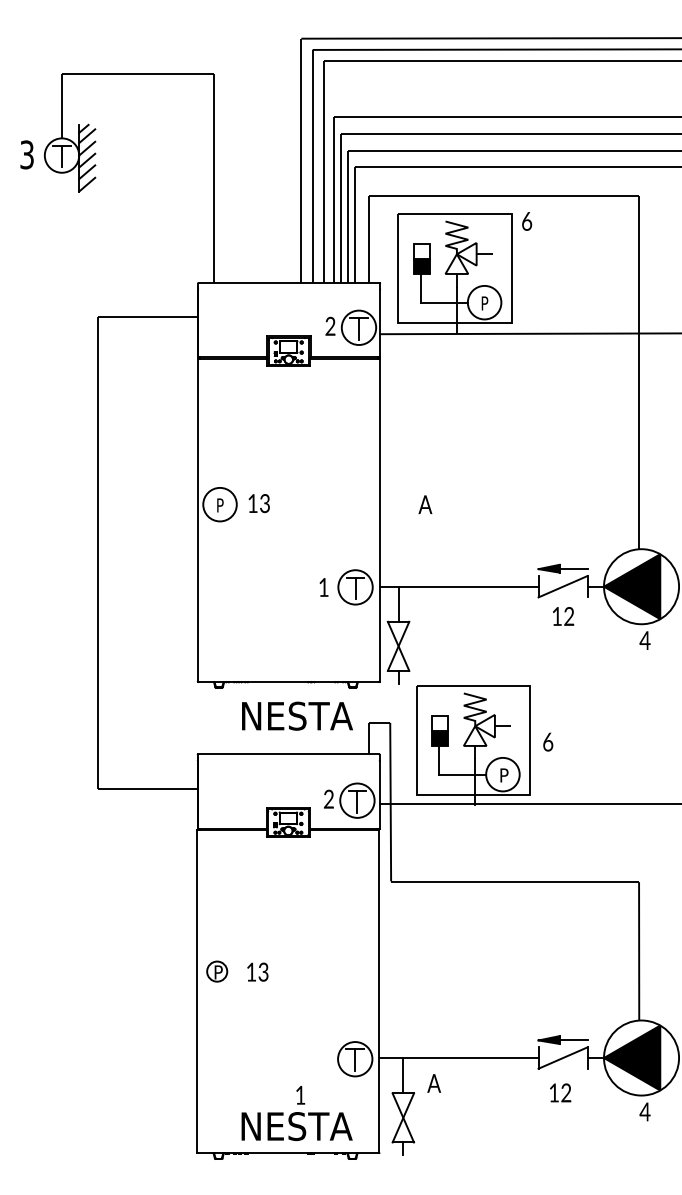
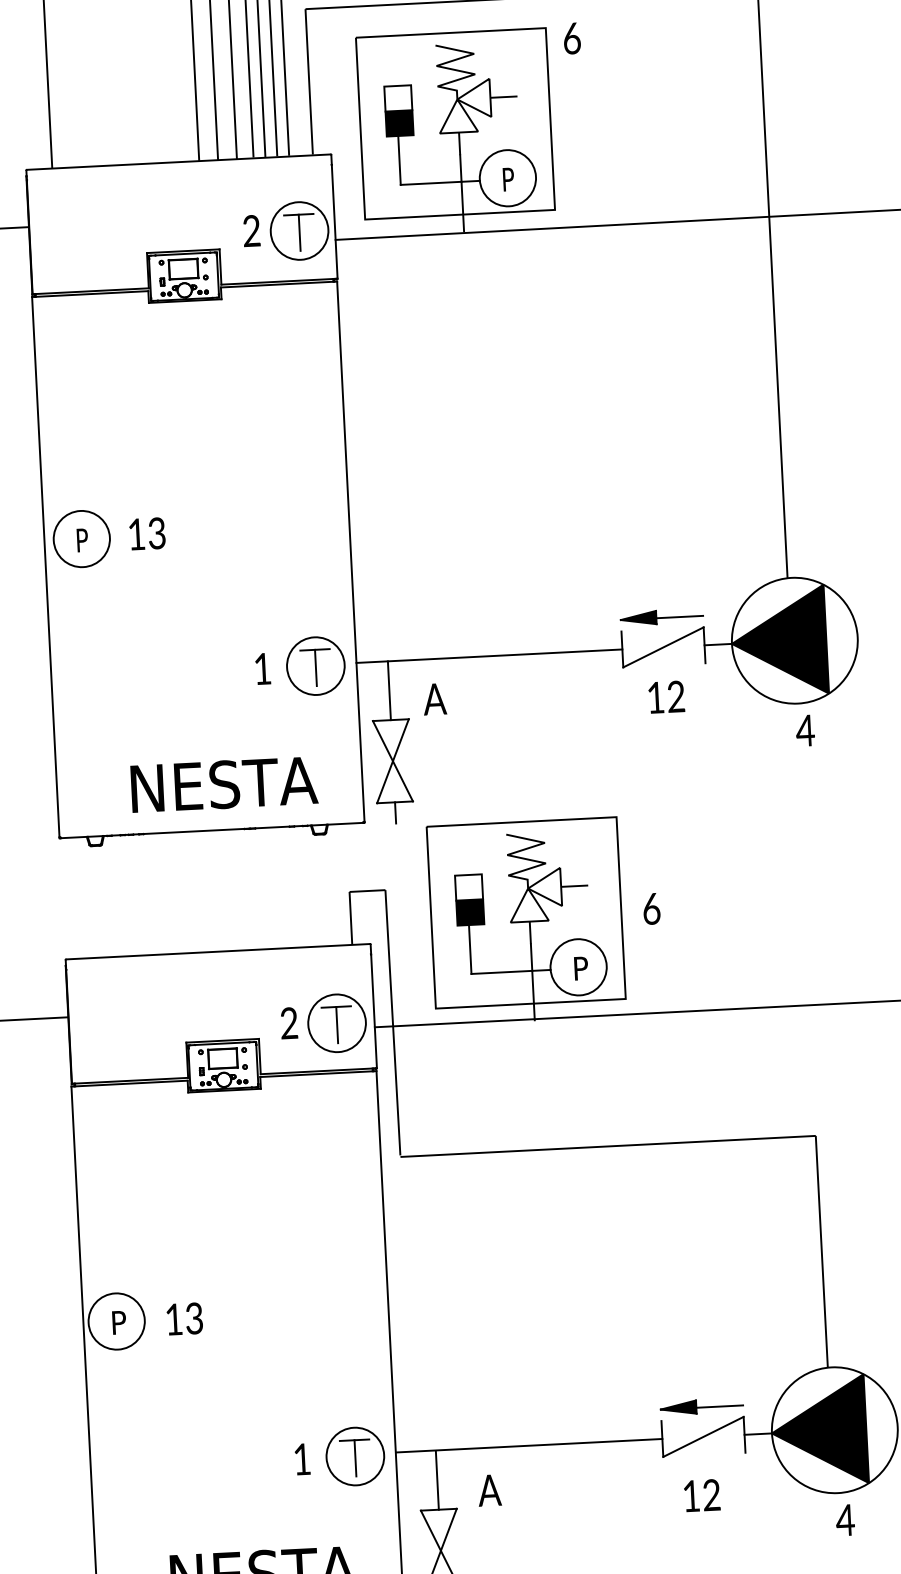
text: (425, 504) -> (434, 698), moved
text: (297, 715) -> (224, 783), moved
circle: (216, 971) -> (115, 1321), size x1.67
text: (300, 1095) -> (302, 1459), moved

